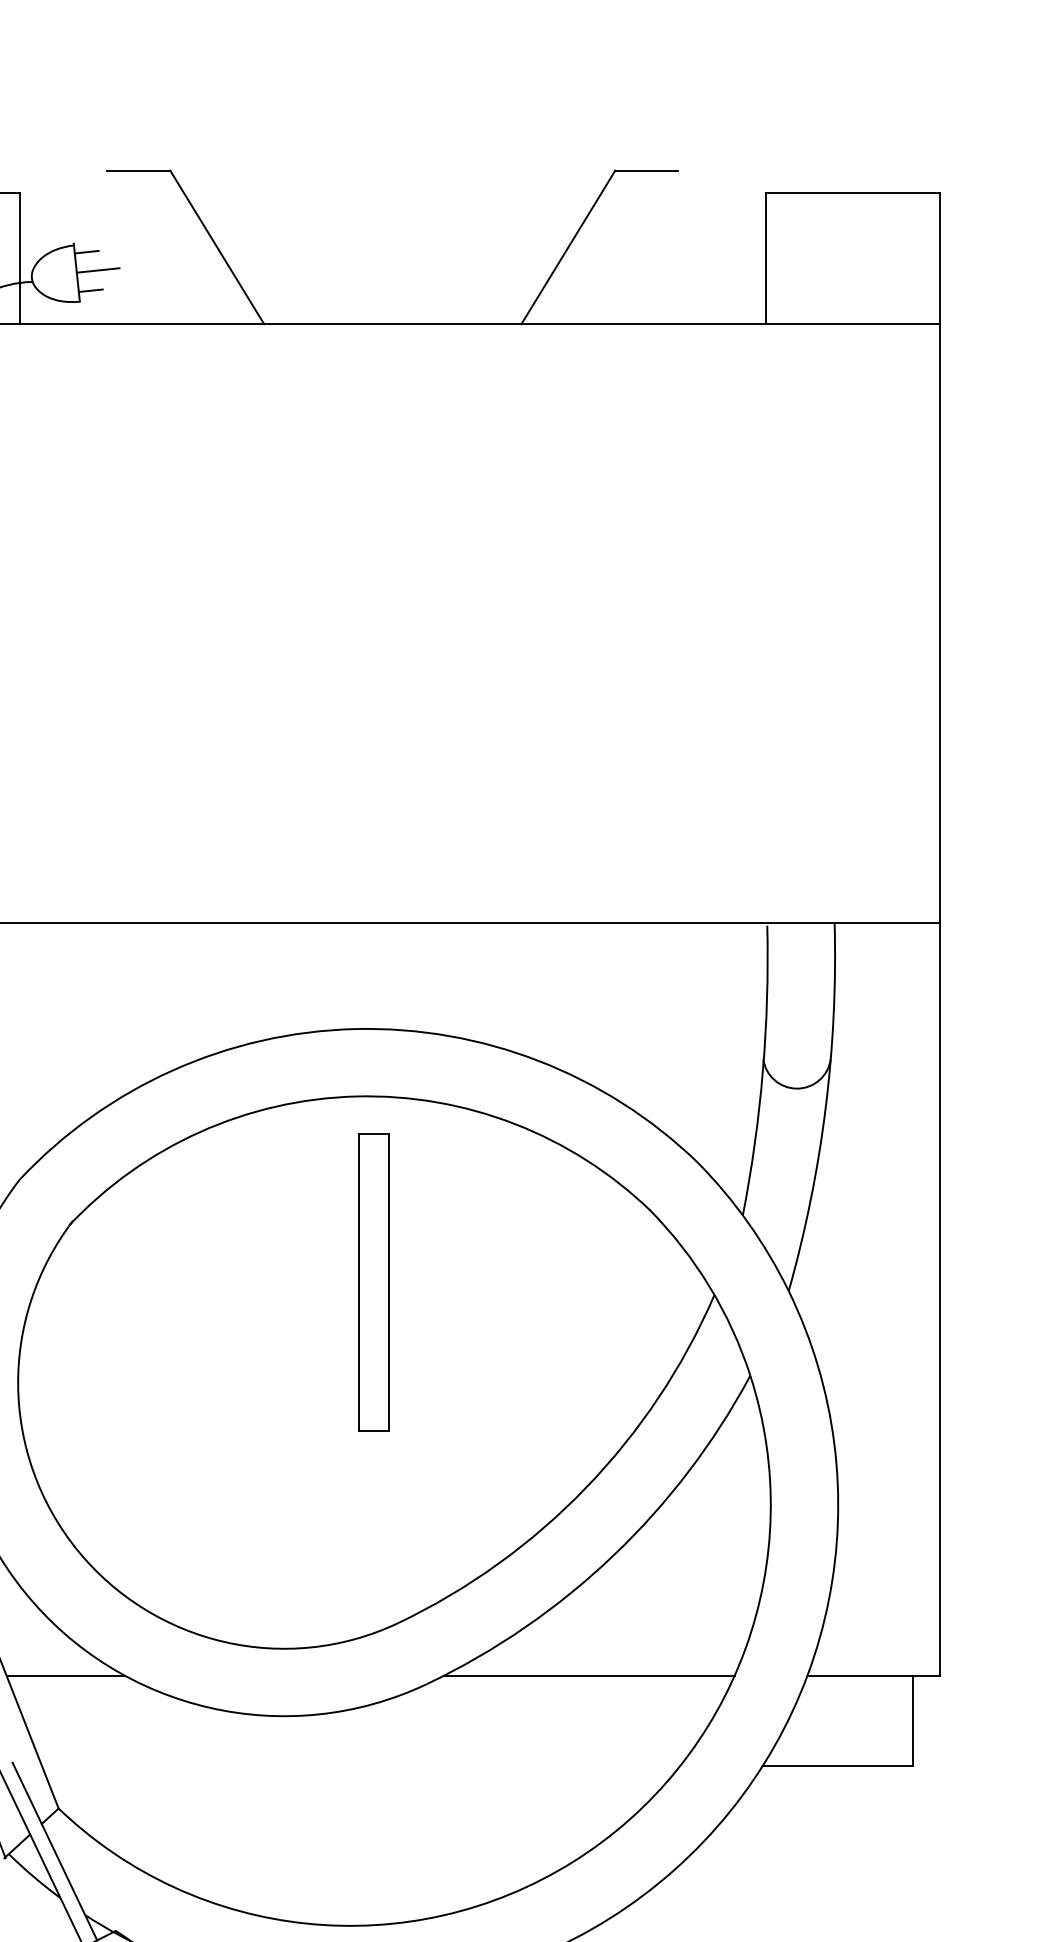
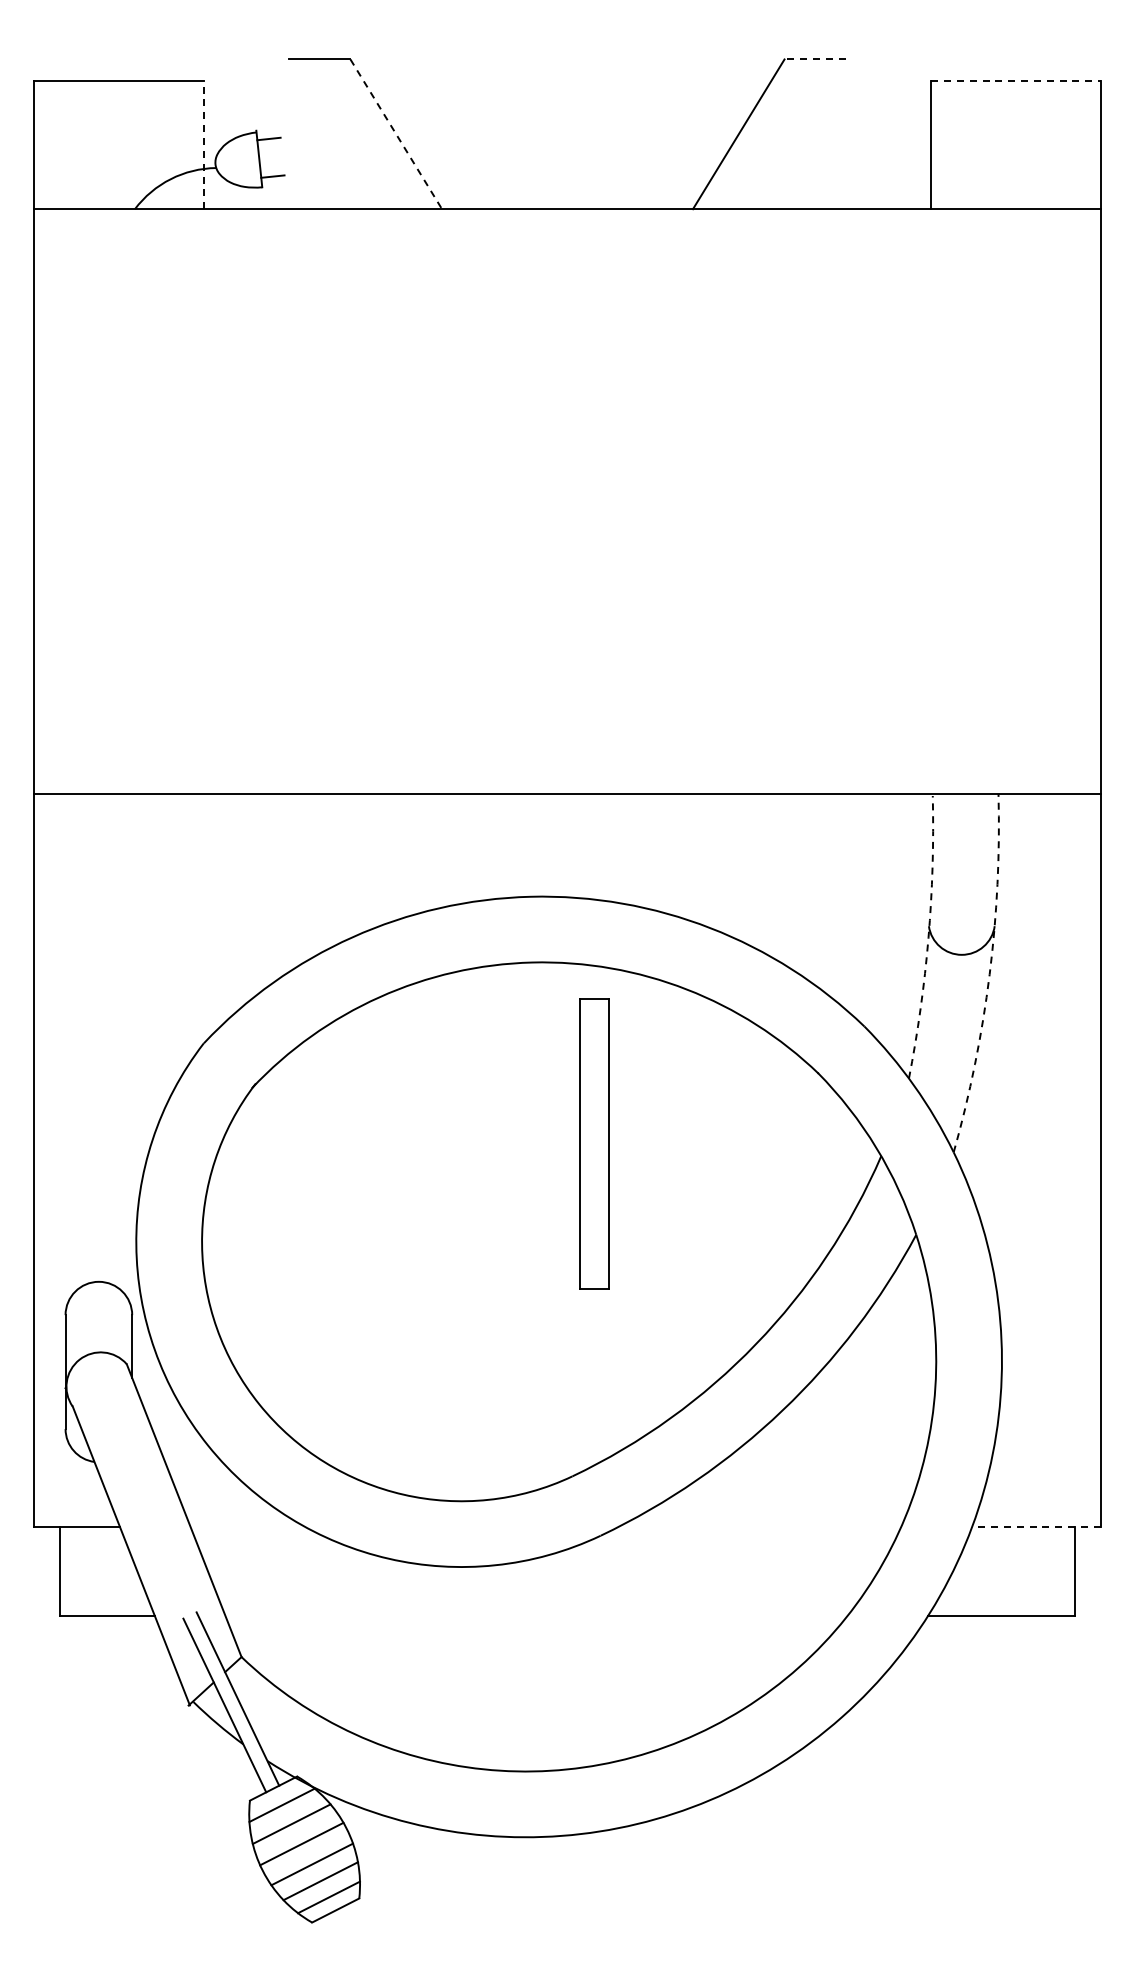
line: (647, 170) -> (815, 59), solid -> dashed
line: (852, 193) -> (1015, 81), solid -> dashed
line: (217, 247) -> (396, 134), solid -> dashed
line: (19, 258) -> (203, 145), solid -> dashed
line: (97, 270) -> (279, 156), removed
arc: (762, 1070) -> (928, 937), solid -> dashed
arc: (825, 1108) -> (989, 974), solid -> dashed
part: (374, 1282) -> (594, 1143), moved
line: (64, 1675) -> (247, 1527), removed
line: (589, 1675) -> (759, 1527), removed
line: (872, 1675) -> (1035, 1527), solid -> dashed

